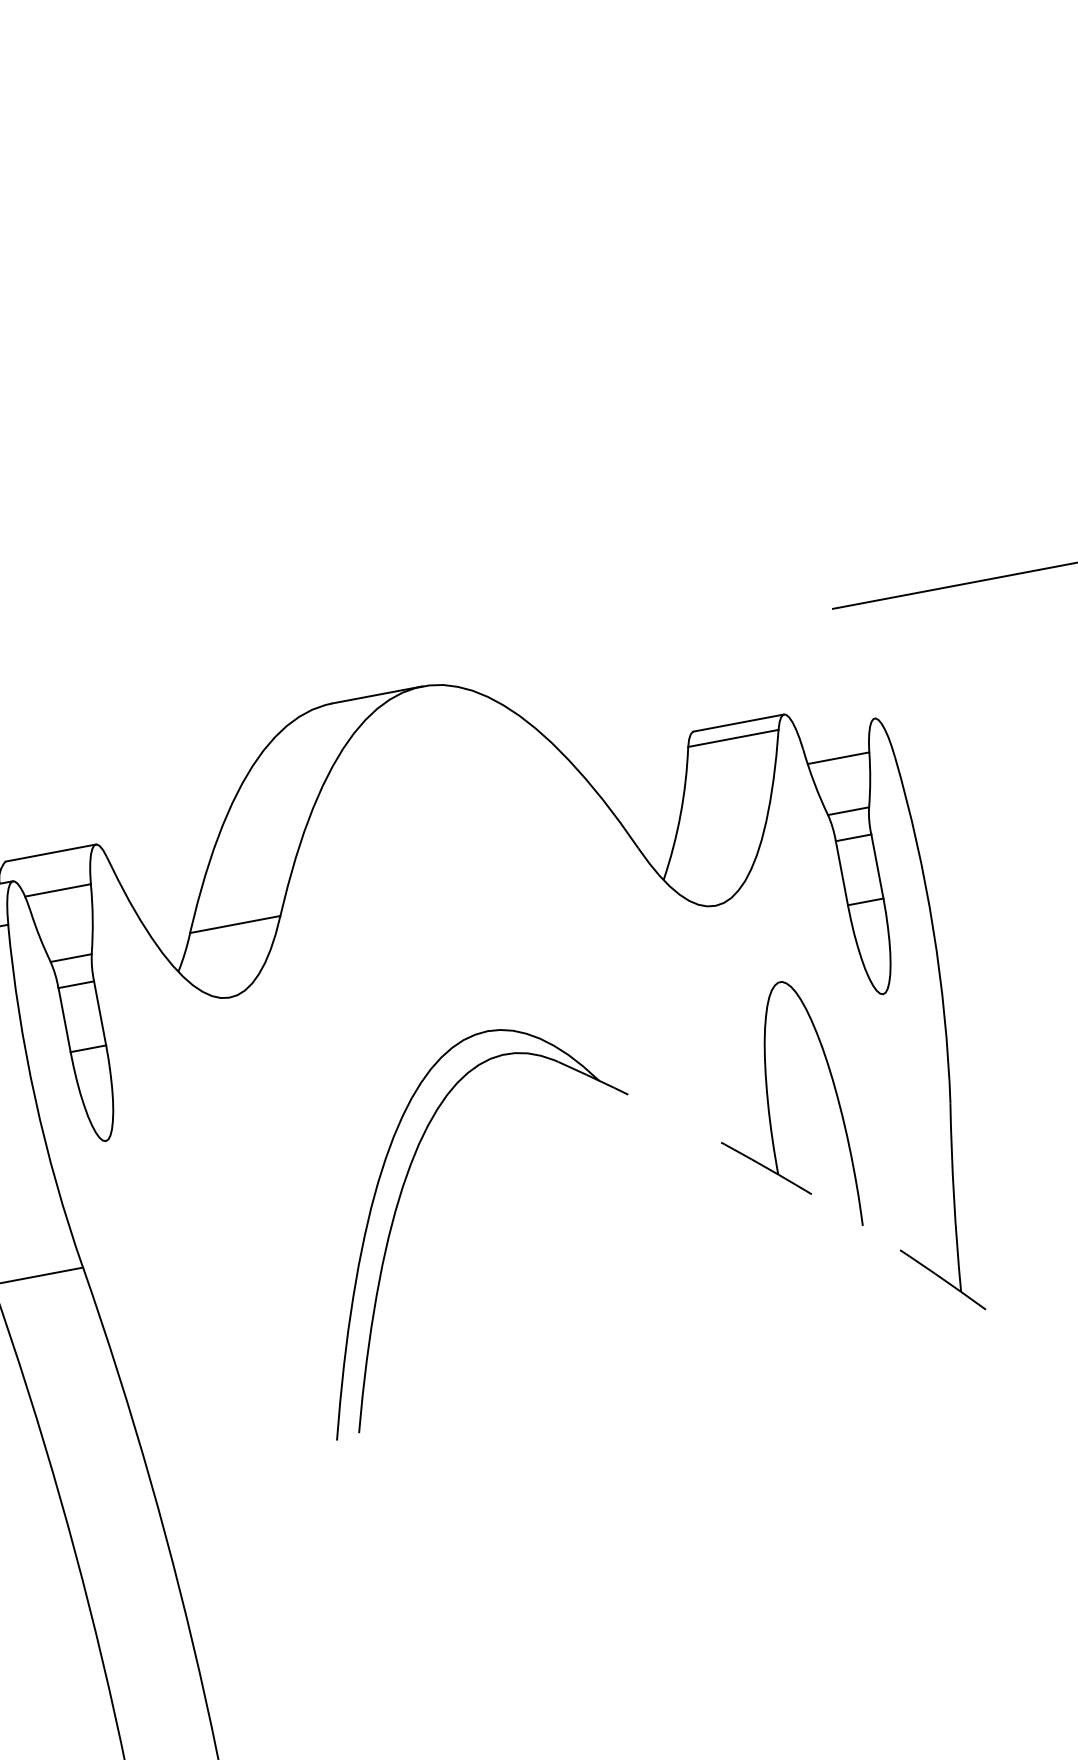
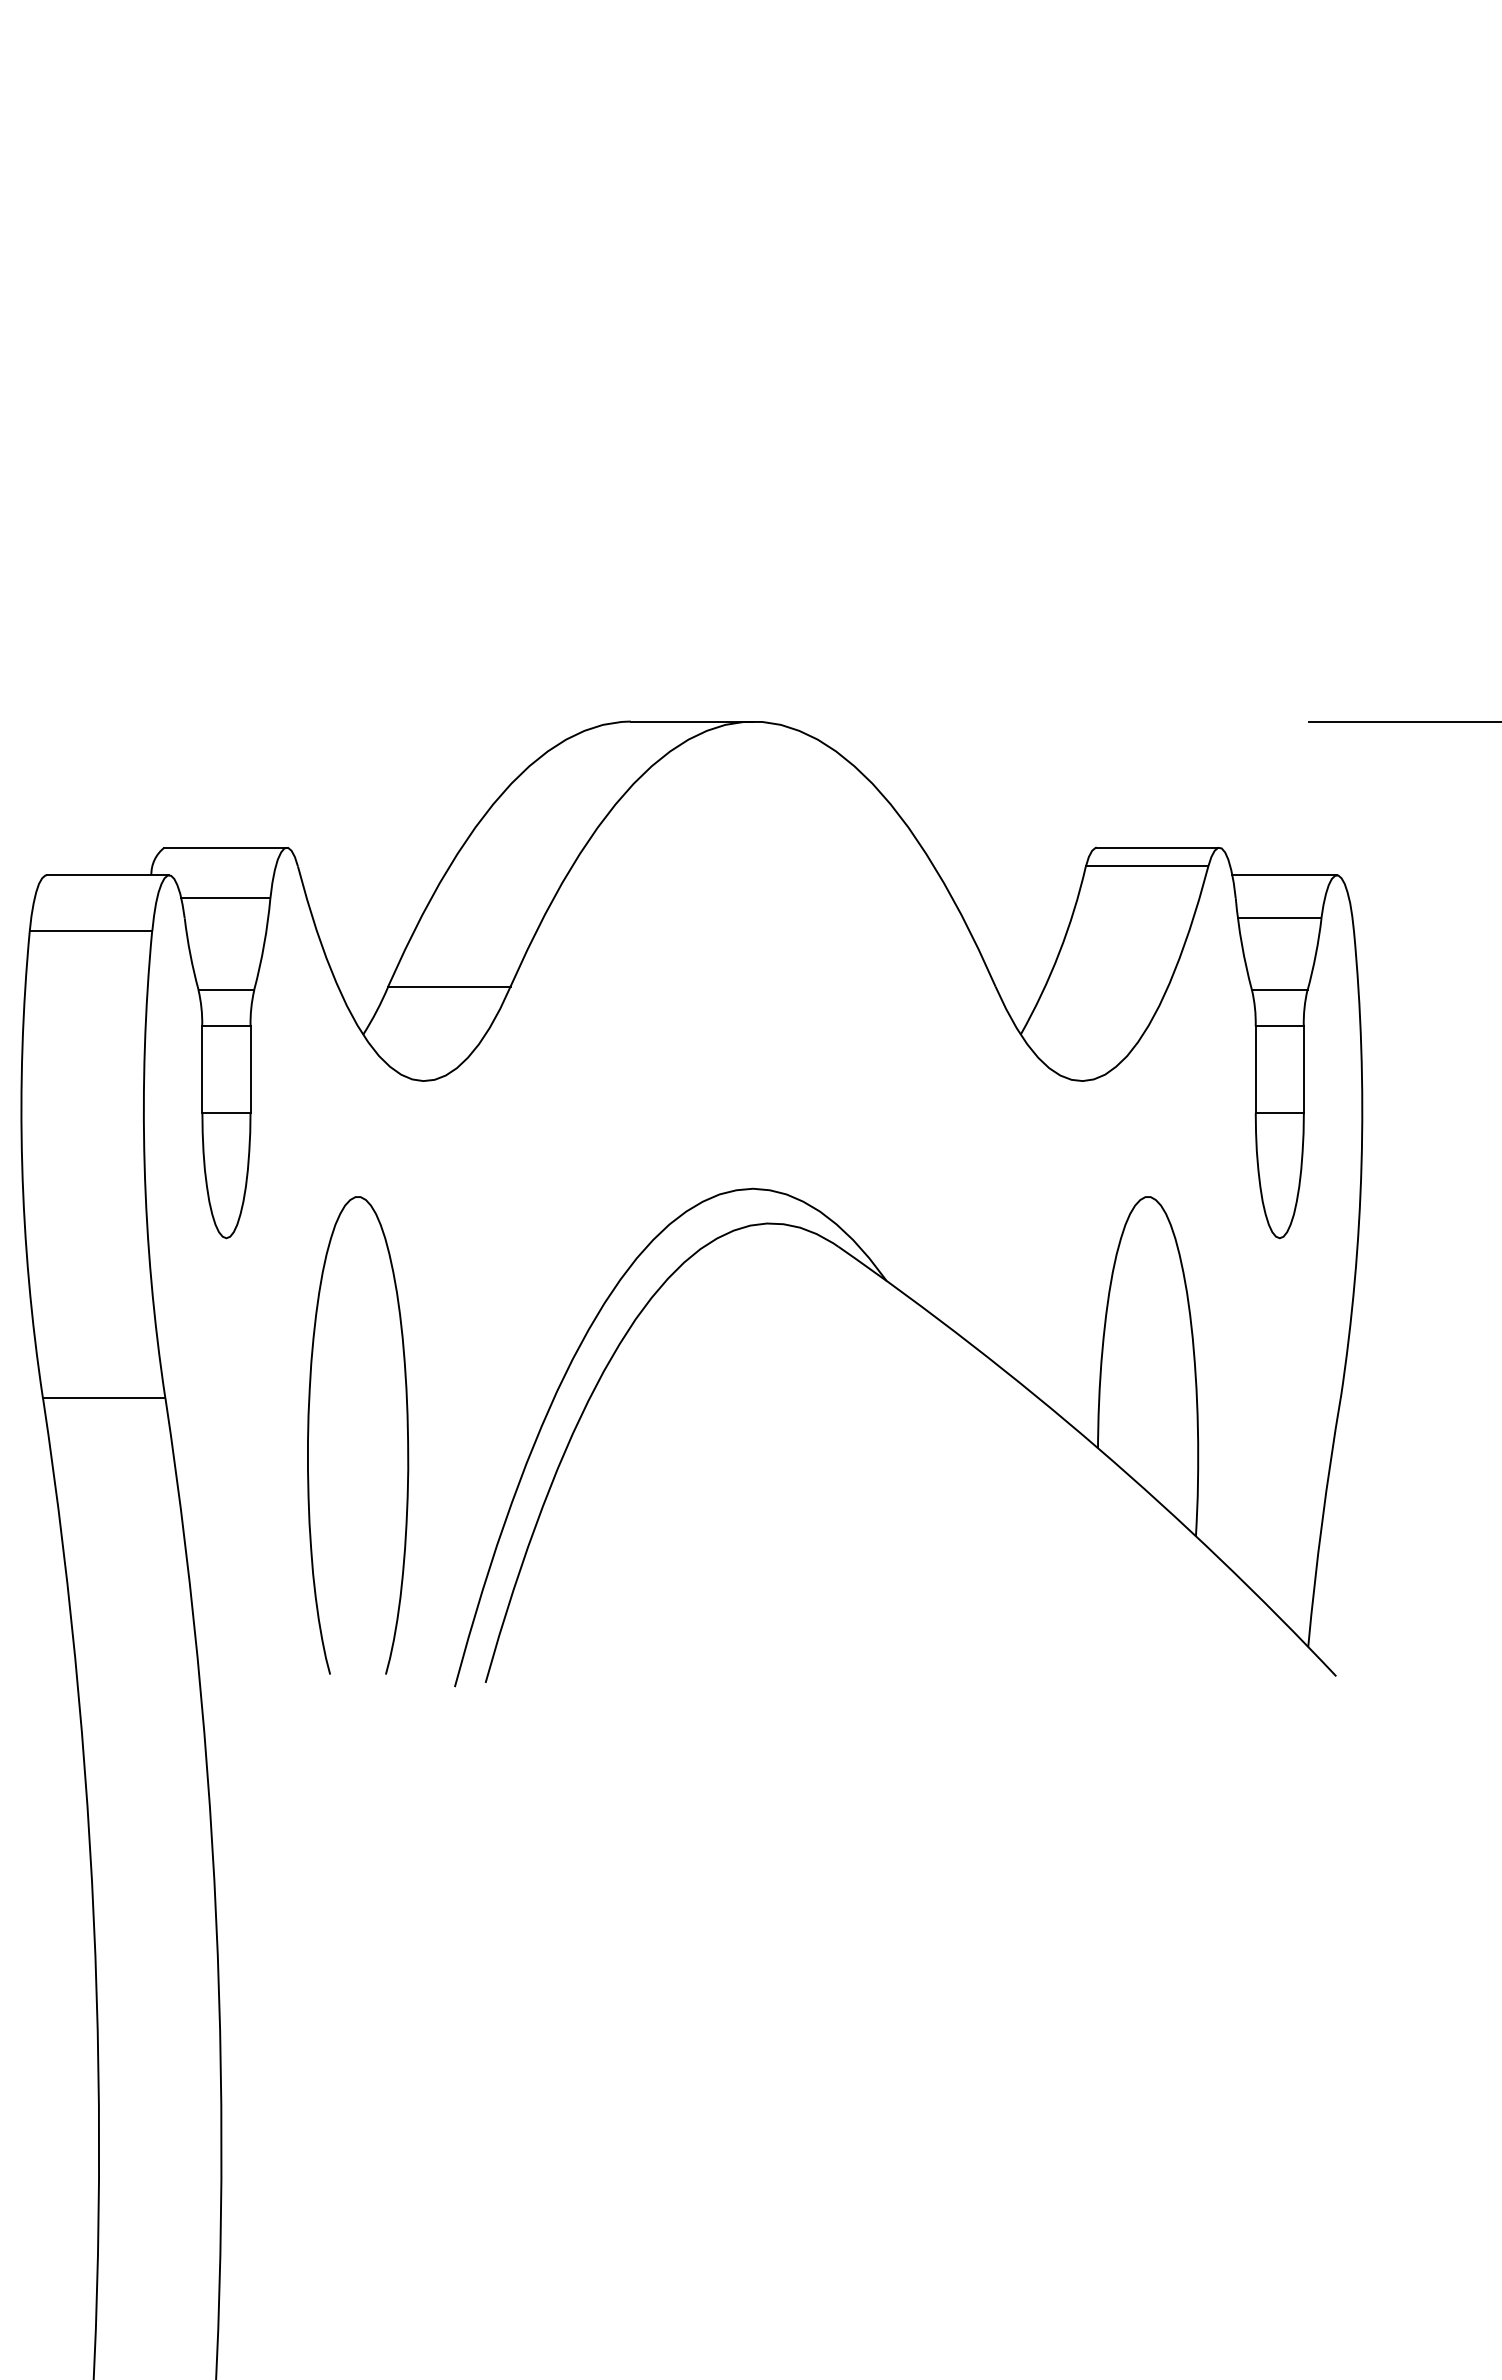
line: (836, 725) -> (1284, 875), added
arc: (778, 1174) -> (1098, 1448), dashed -> solid
curve: (265, 1255) -> (406, 1427), added

